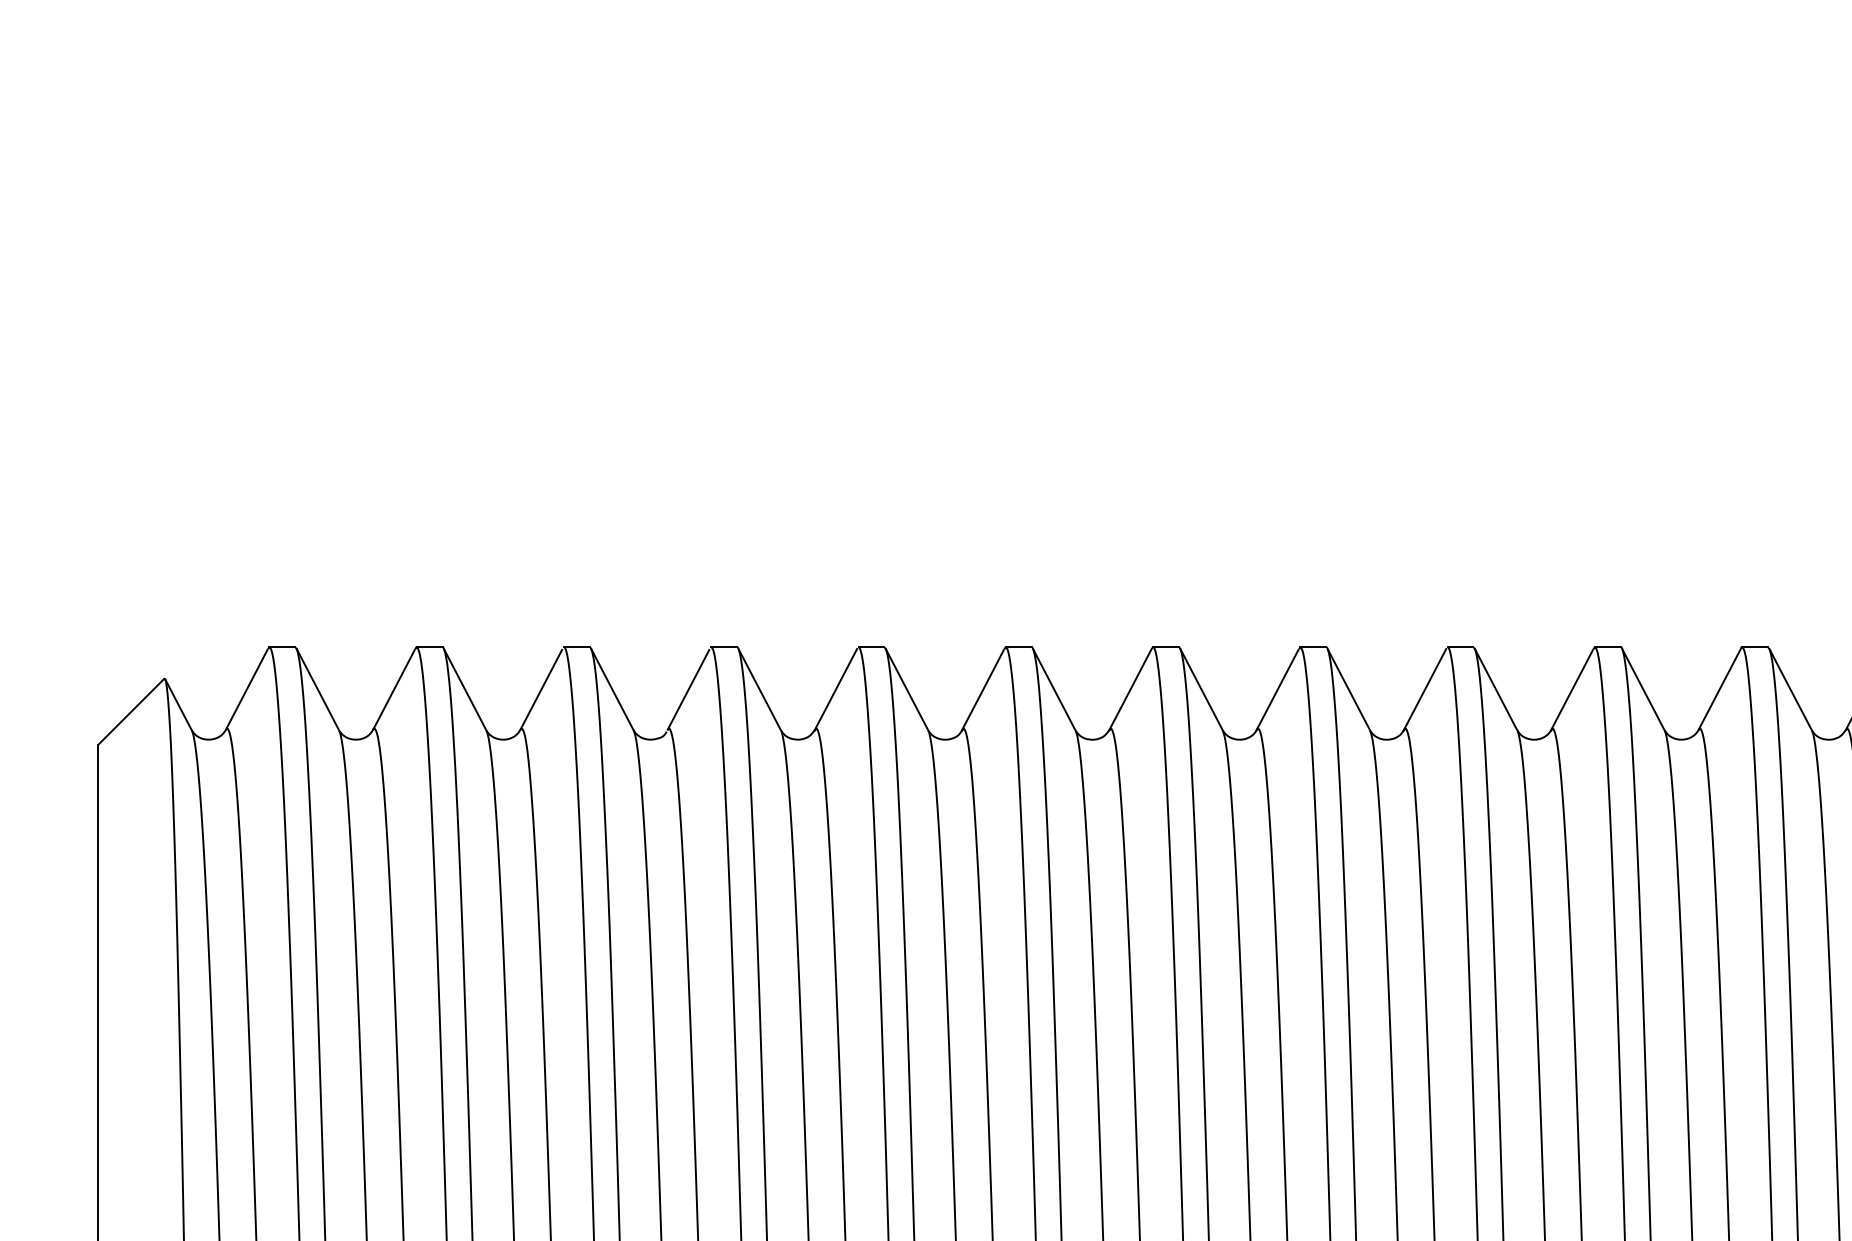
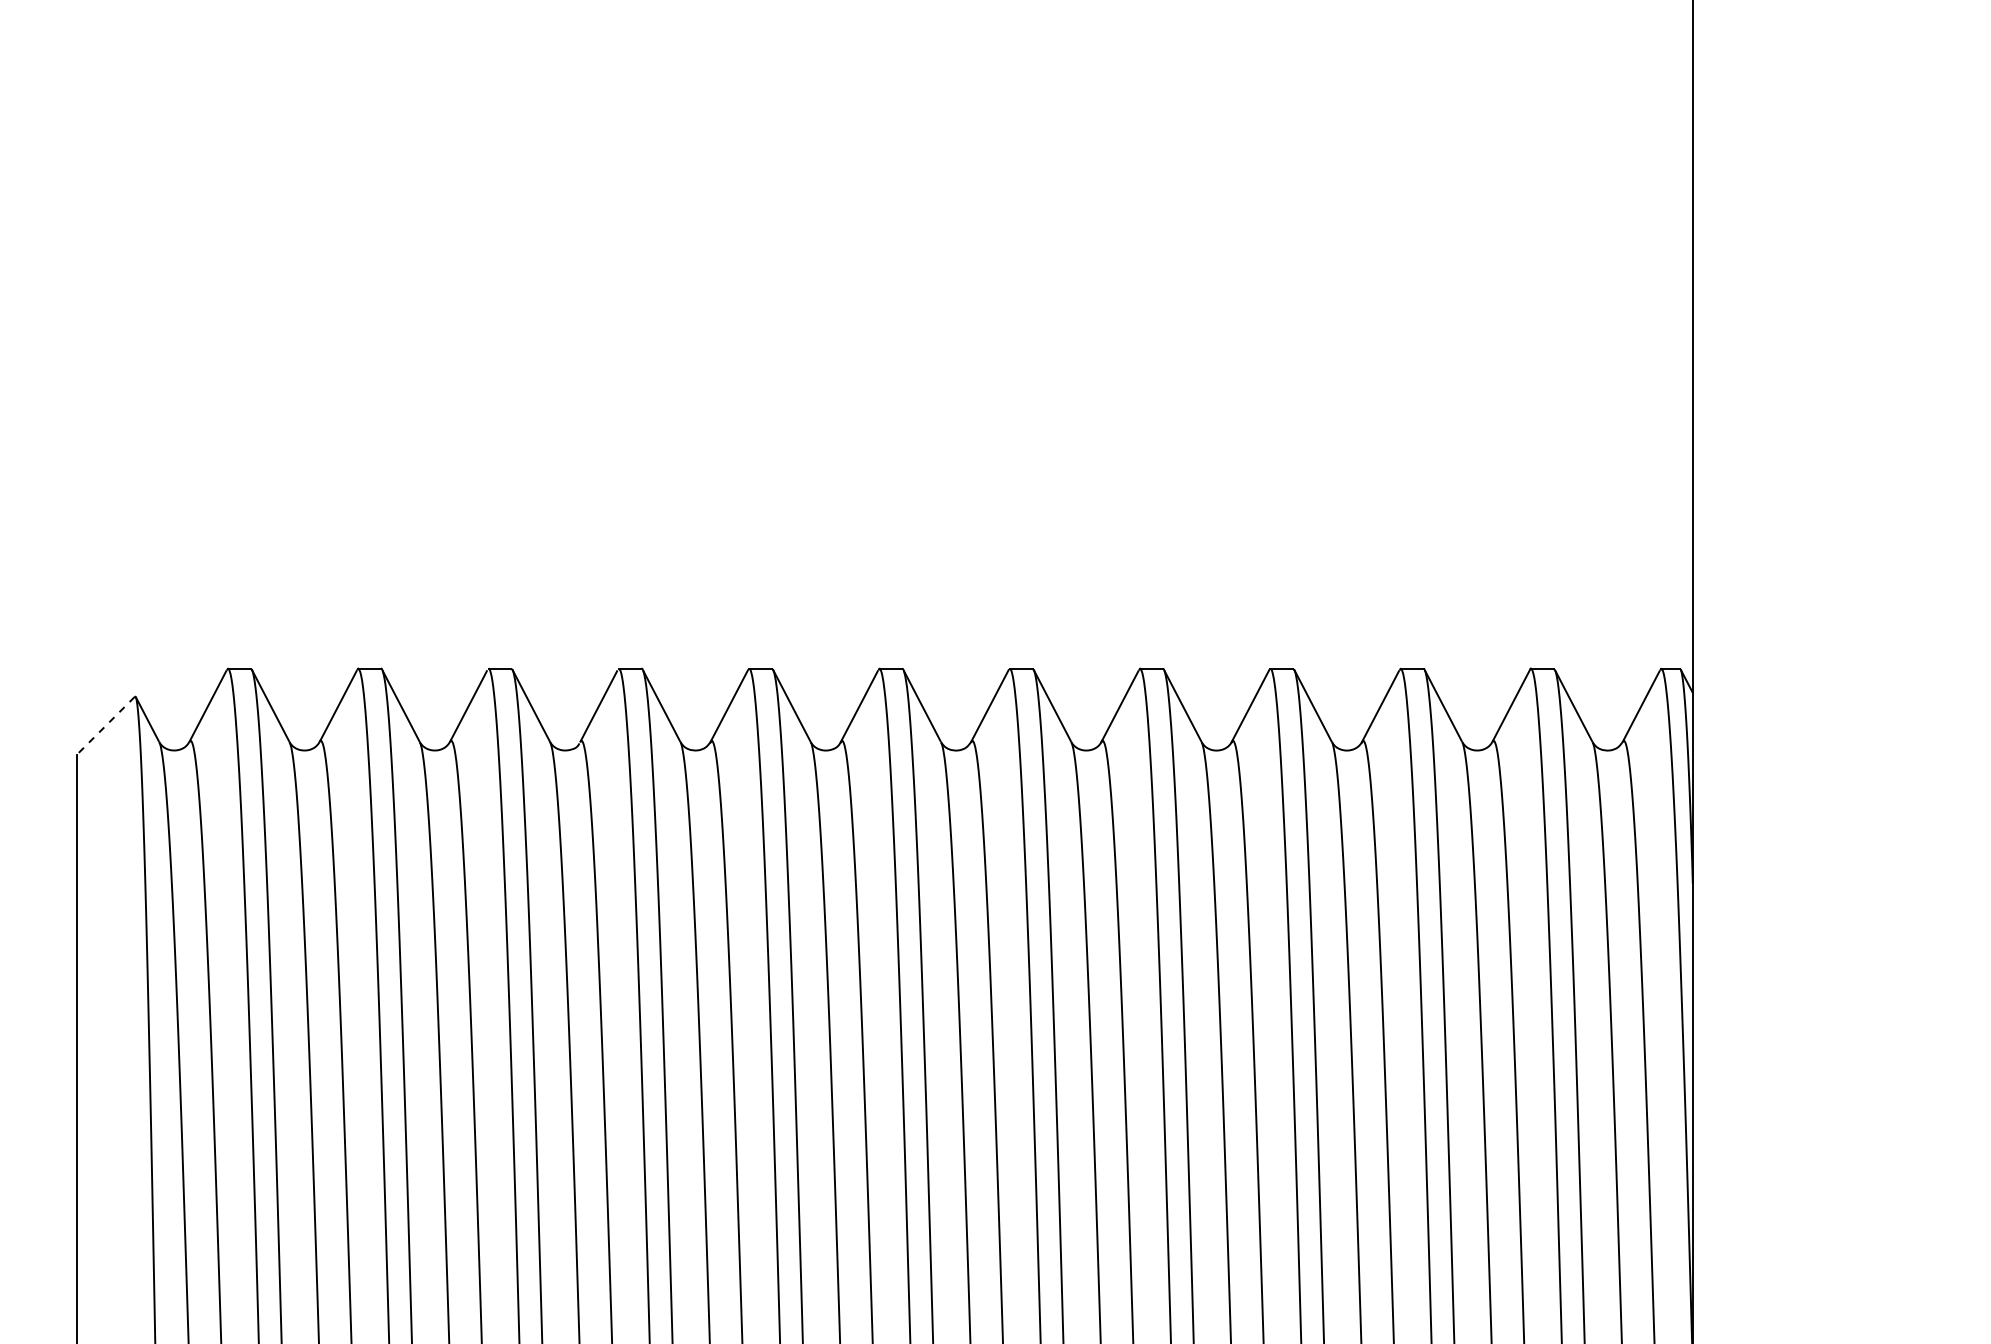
line: (130, 712) -> (105, 726), solid -> dashed

